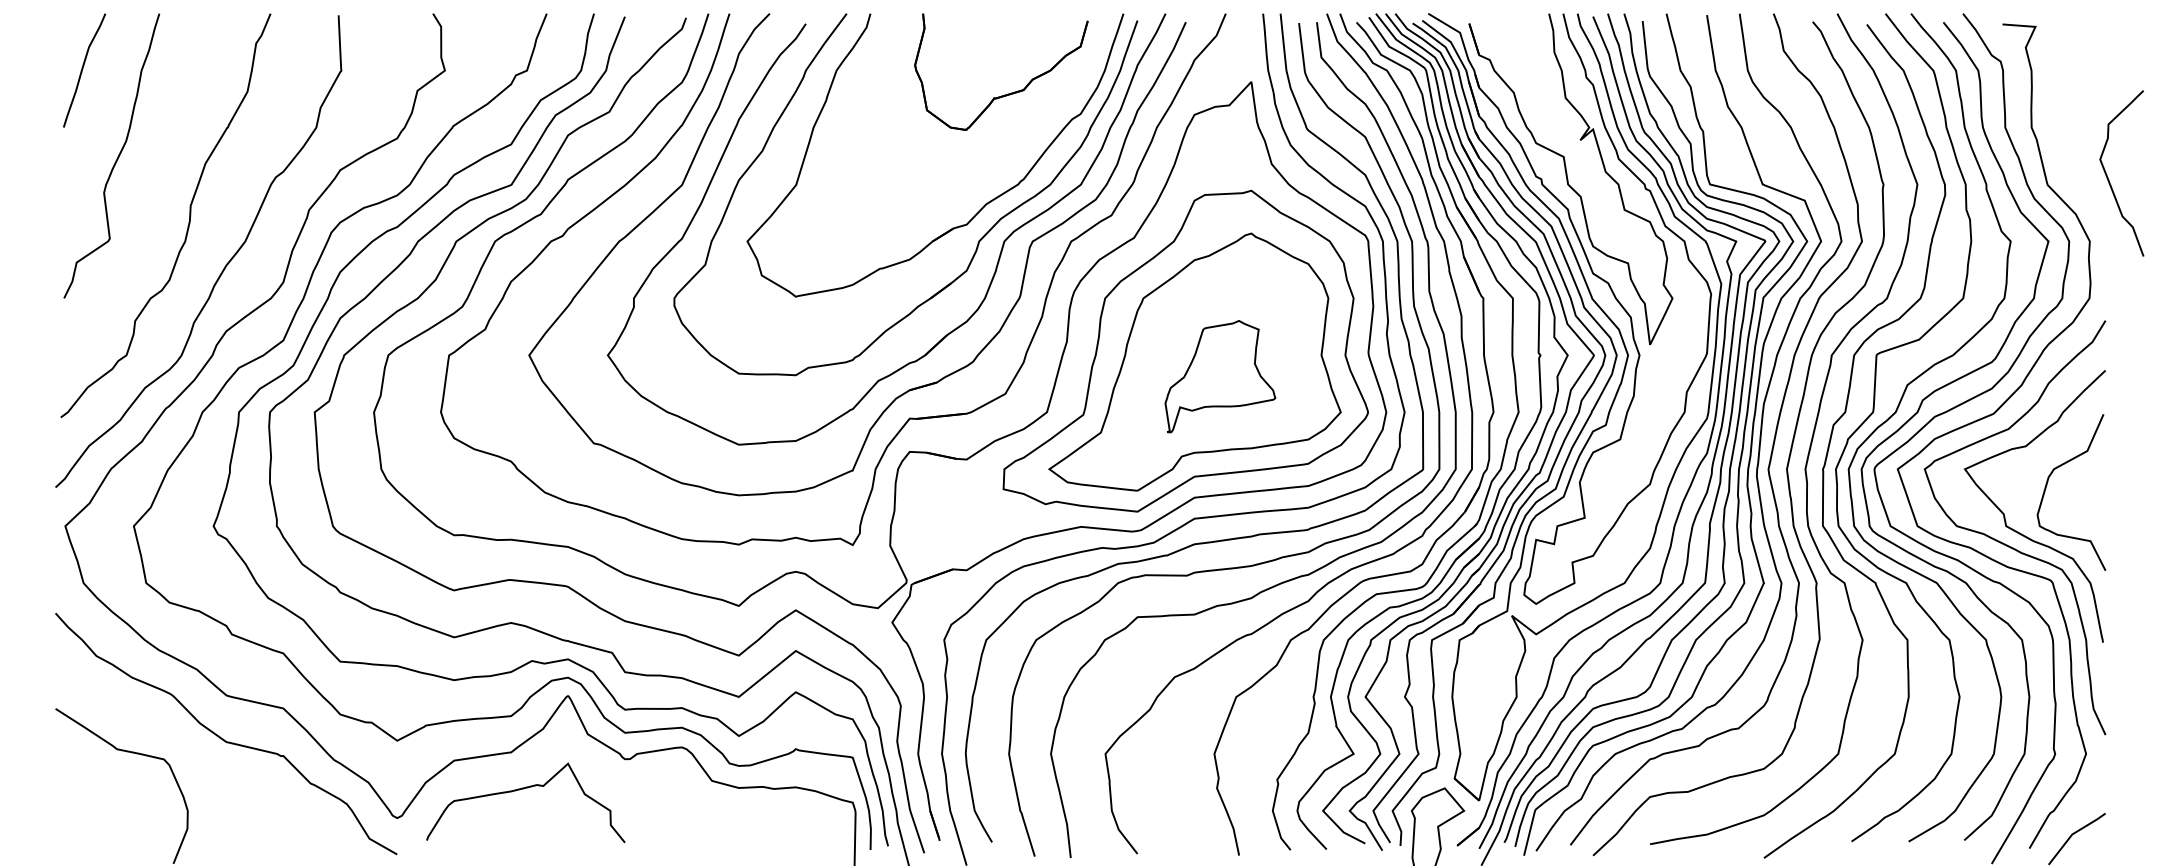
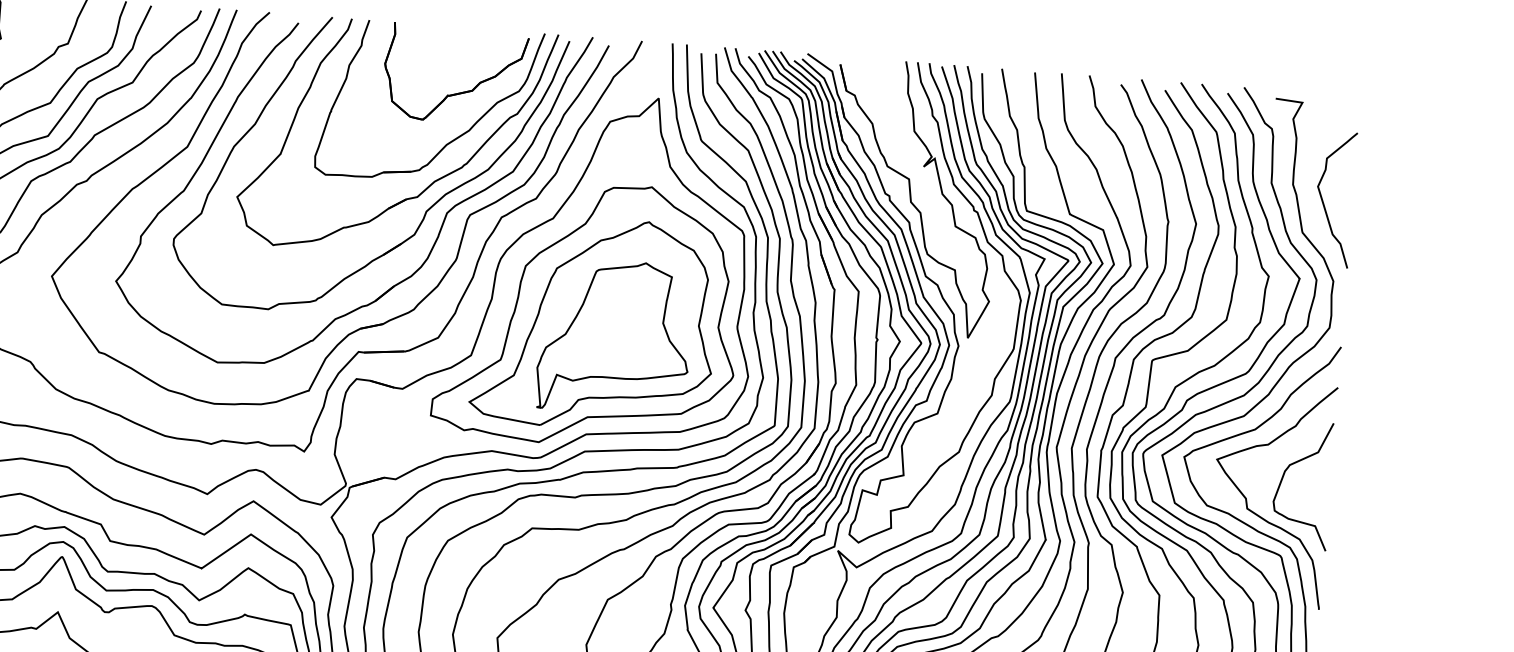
part: (1004, 151) -> (452, 139), added
curve: (2109, 179) -> (1324, 203), moved
part: (1220, 376) -> (615, 337), size x1.67

